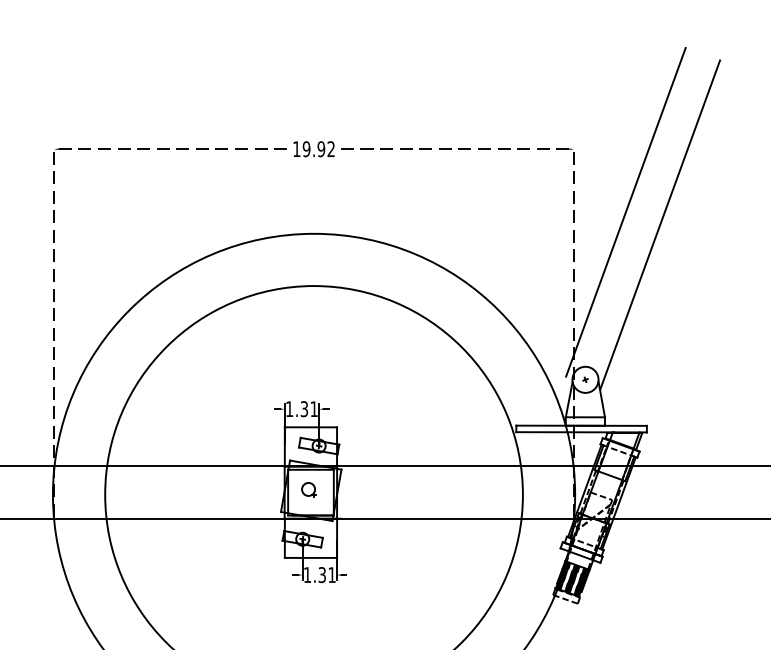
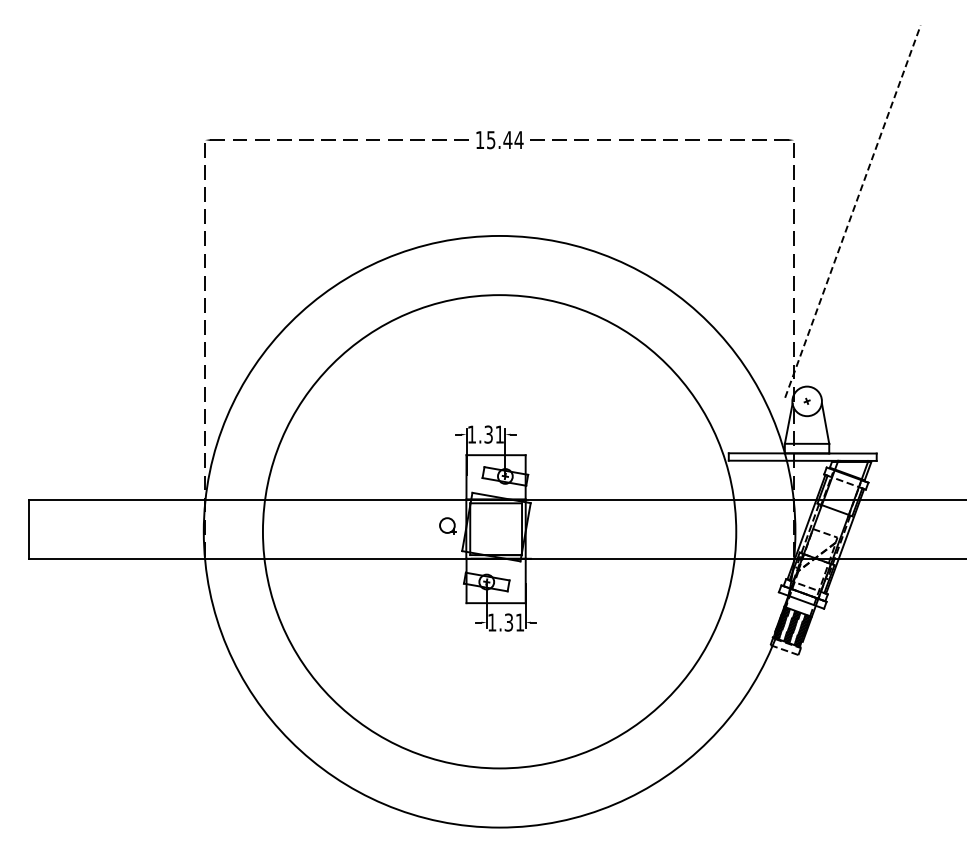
text: (318, 149) -> (504, 140), 19.92 -> 15.44
line: (626, 212) -> (853, 211), solid -> dashed
line: (659, 224) -> (891, 225), removed
part: (308, 489) -> (447, 525), moved

